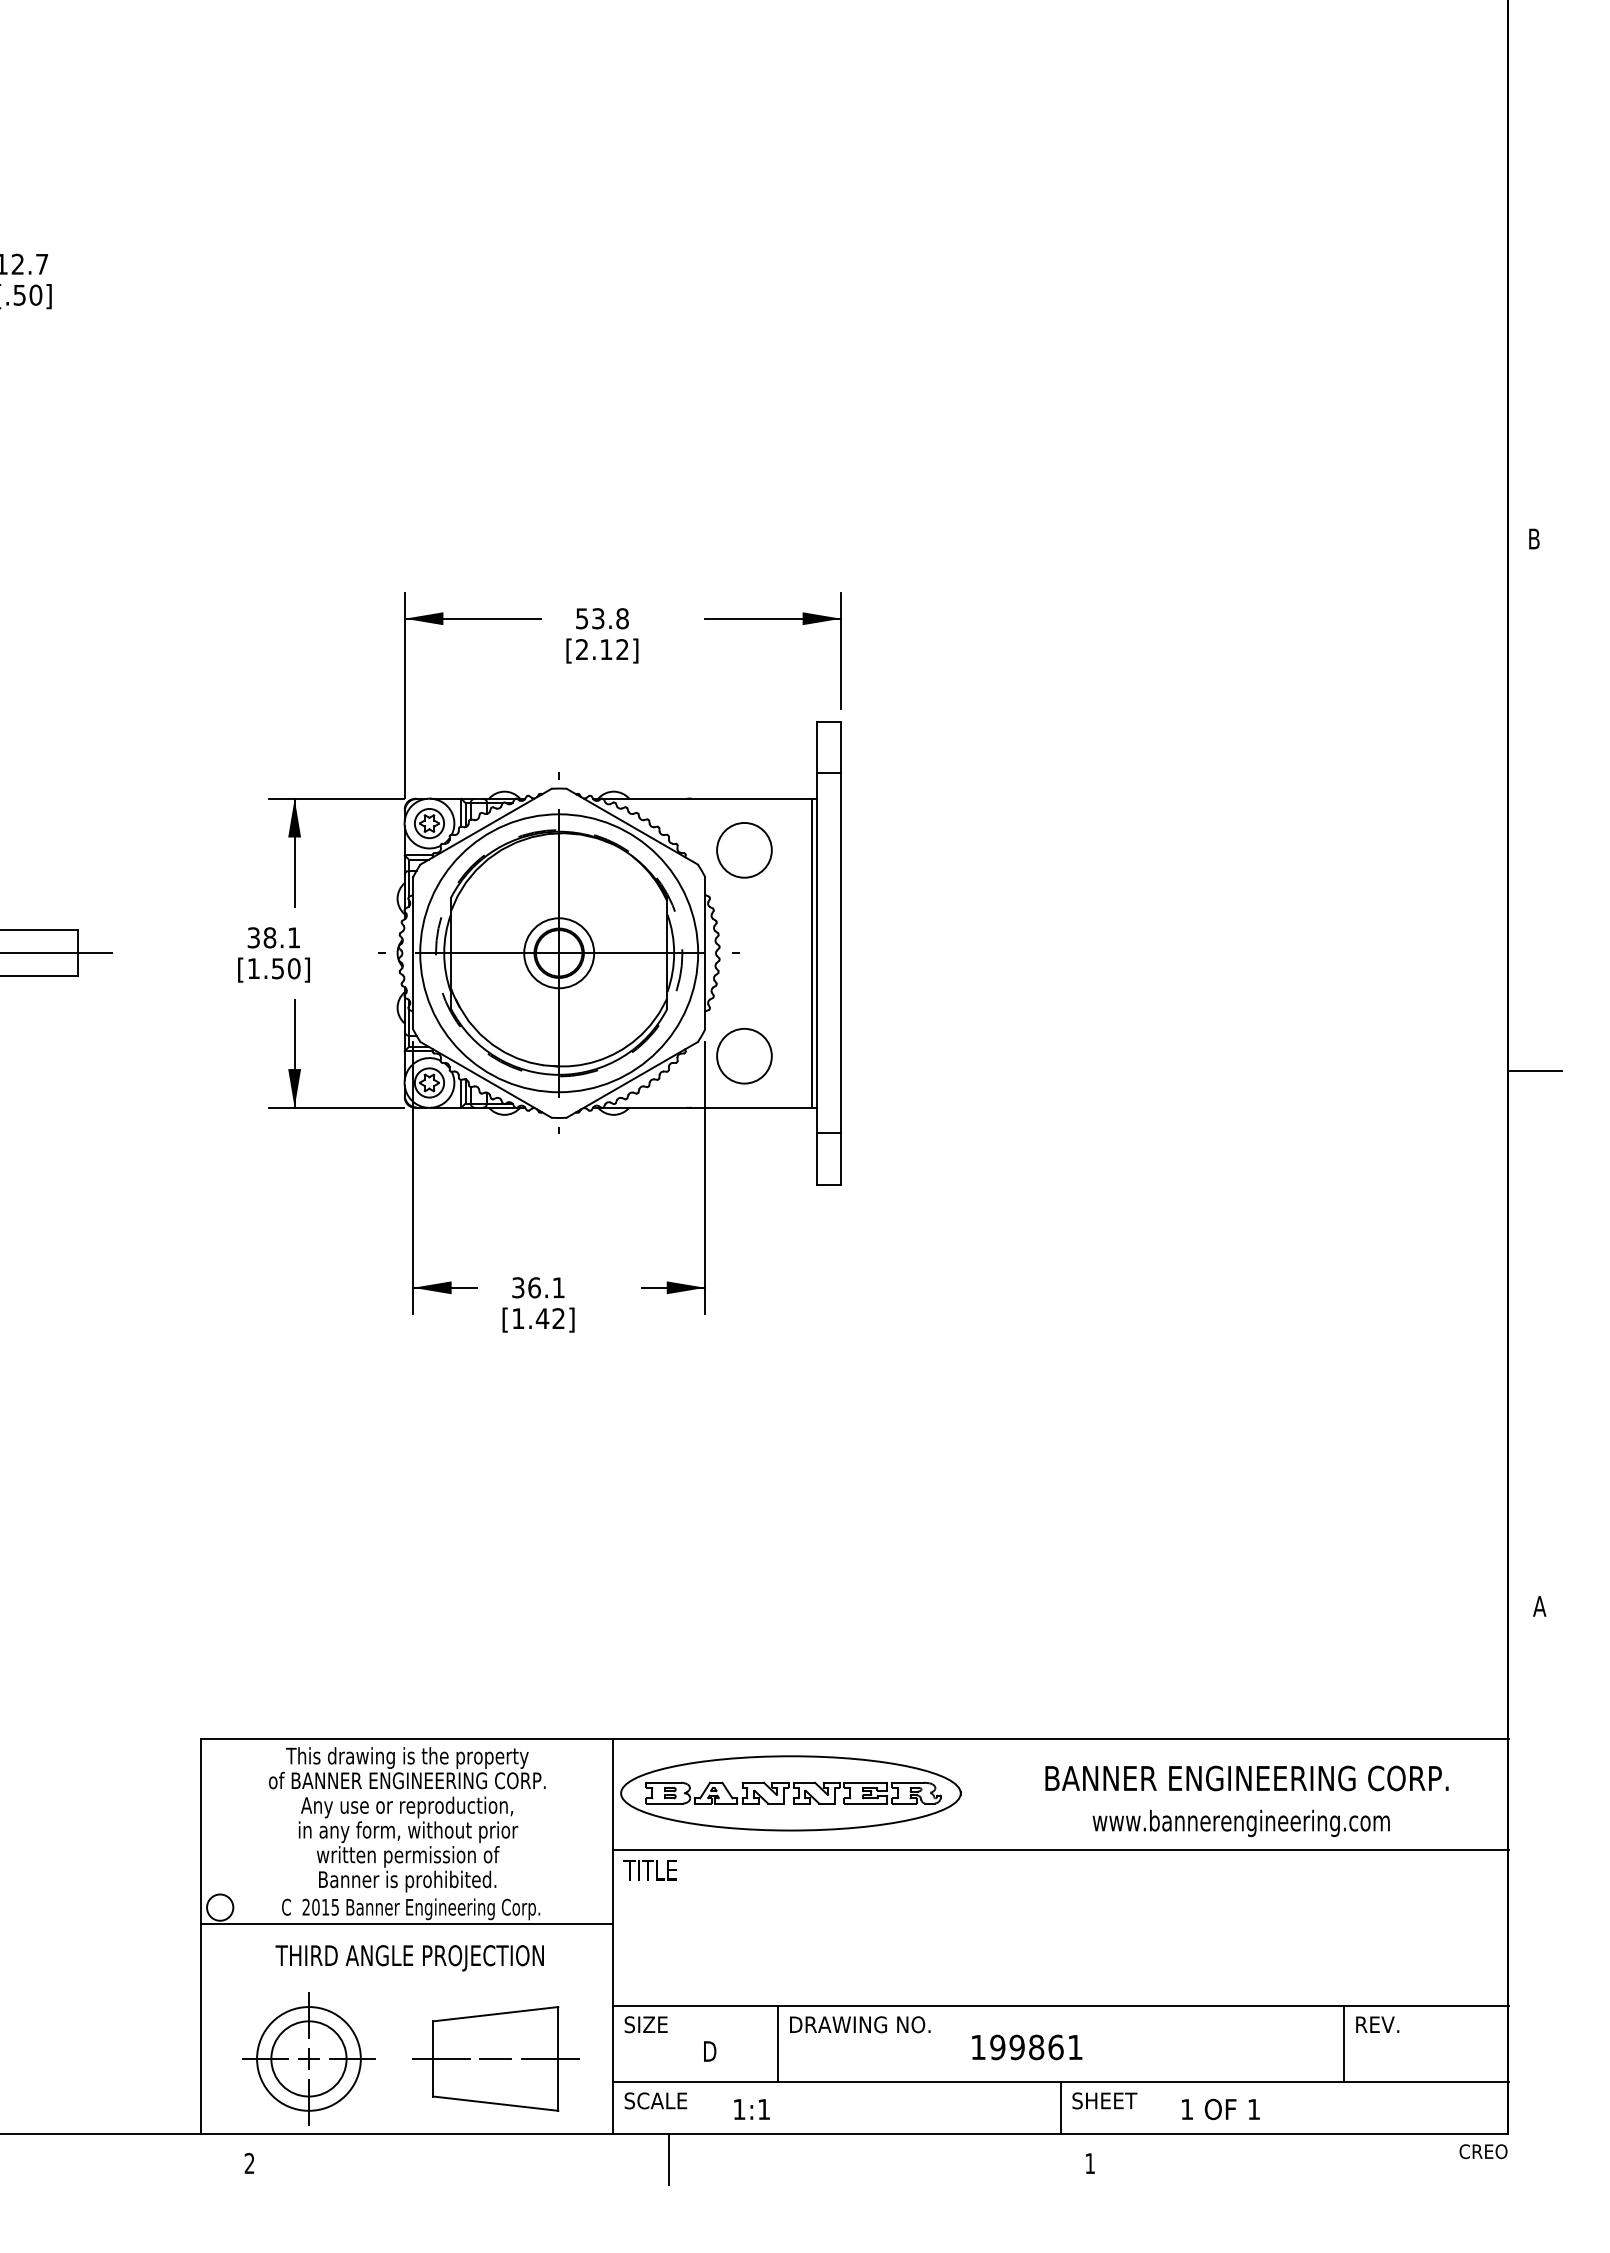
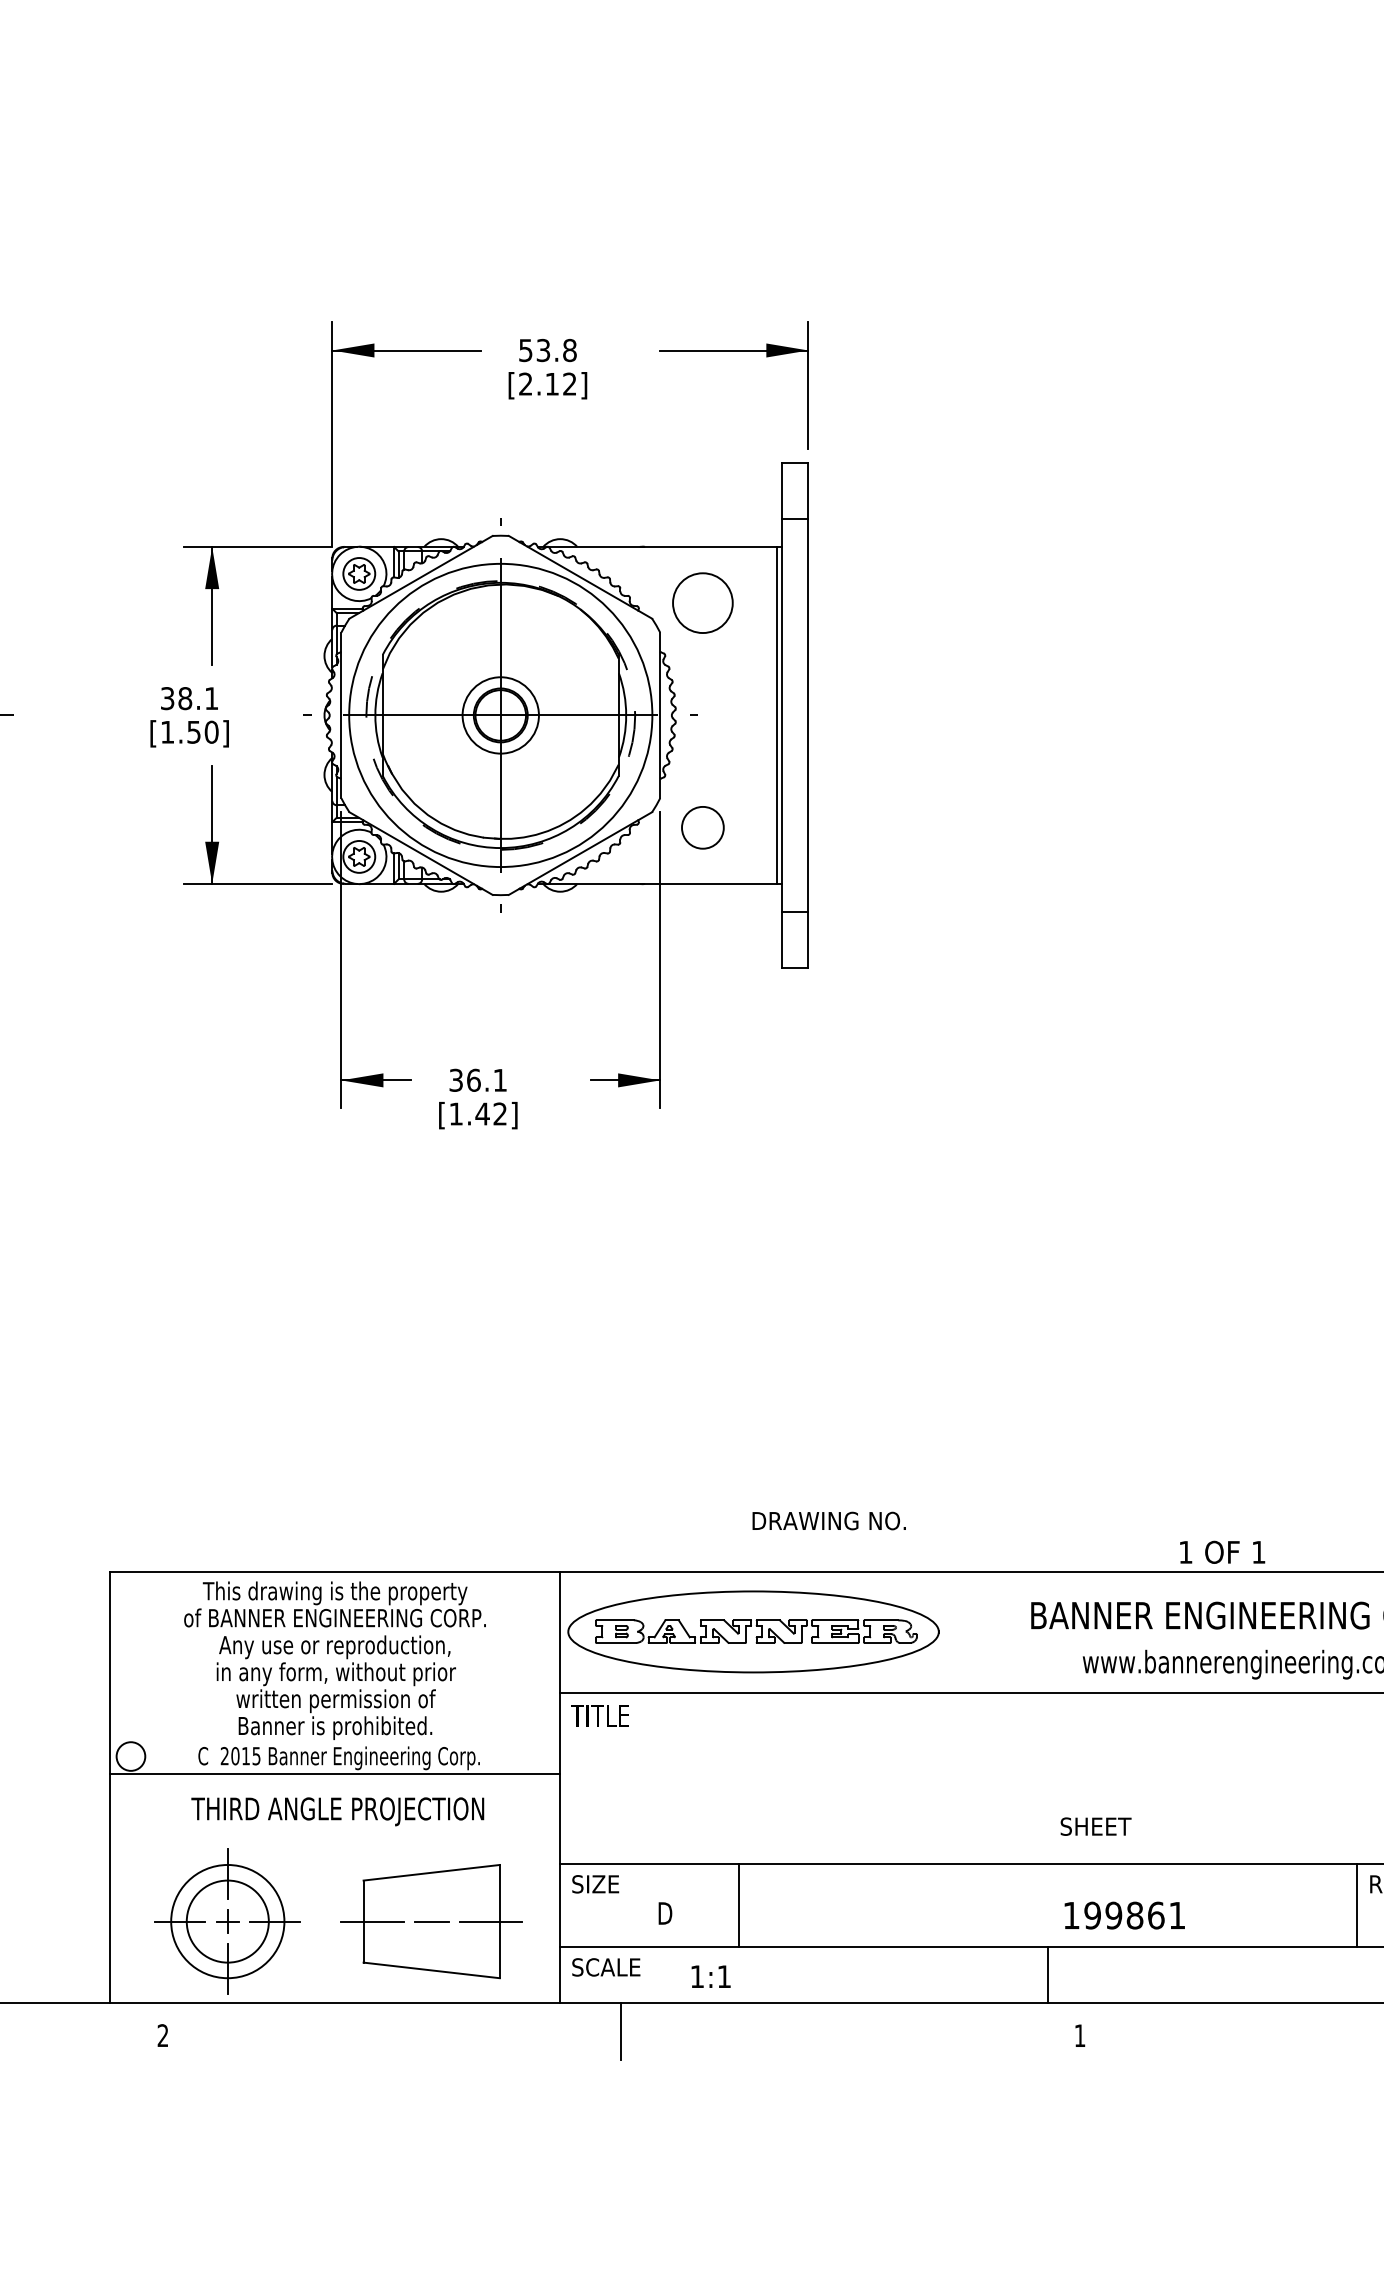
circle: (744, 1056) -> (702, 828), size x0.7
text: (860, 2024) -> (829, 1520), moved
text: (1027, 2047) -> (1125, 1915), moved
text: (1104, 2100) -> (1095, 1826), moved
text: (1220, 2109) -> (1222, 1552), moved

